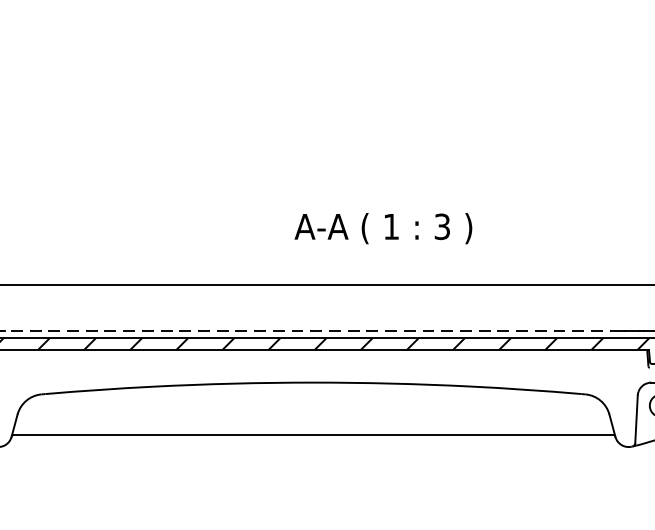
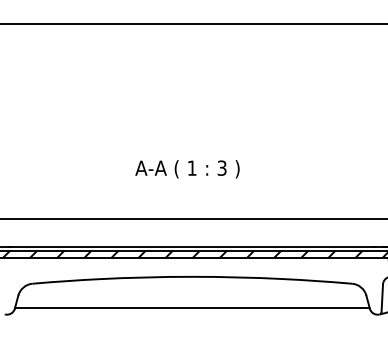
text: (383, 228) -> (187, 169), moved
line: (312, 331) -> (191, 246), dashed -> solid

